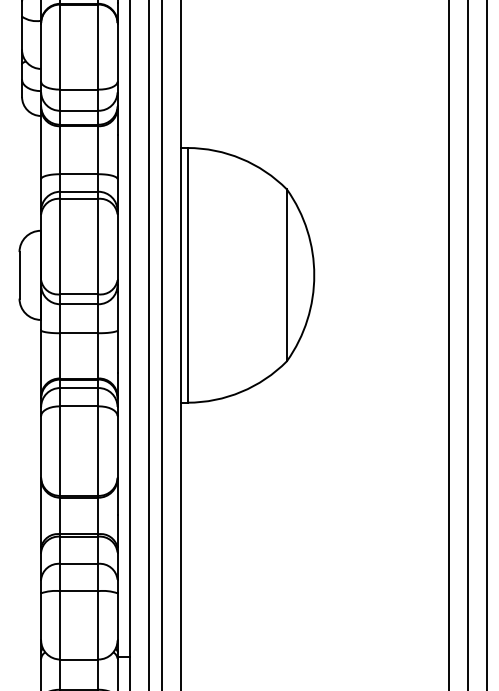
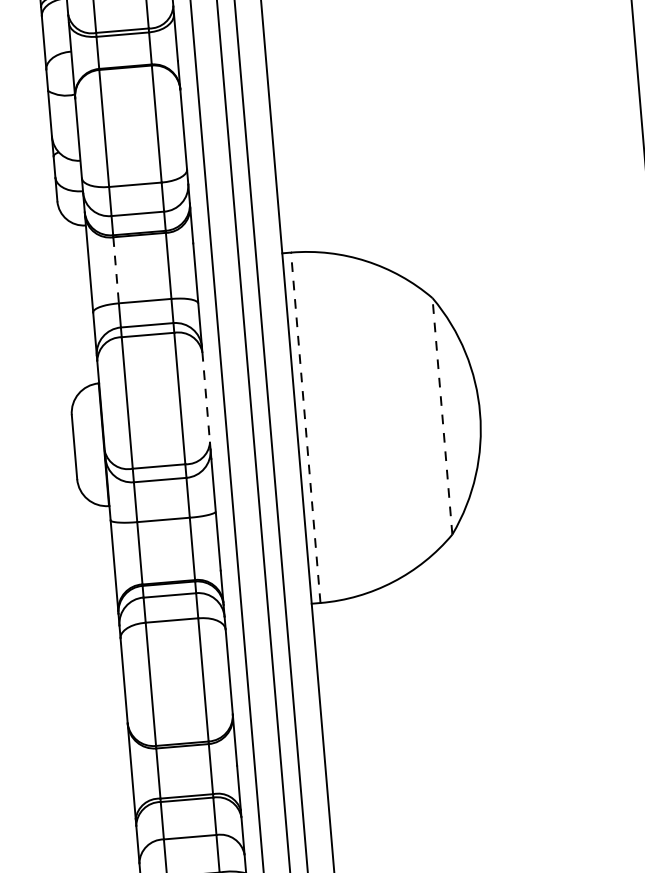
line: (60, 150) -> (116, 270), solid -> dashed
line: (117, 247) -> (206, 397), solid -> dashed
line: (187, 274) -> (305, 426), solid -> dashed
line: (286, 275) -> (441, 416), solid -> dashed

